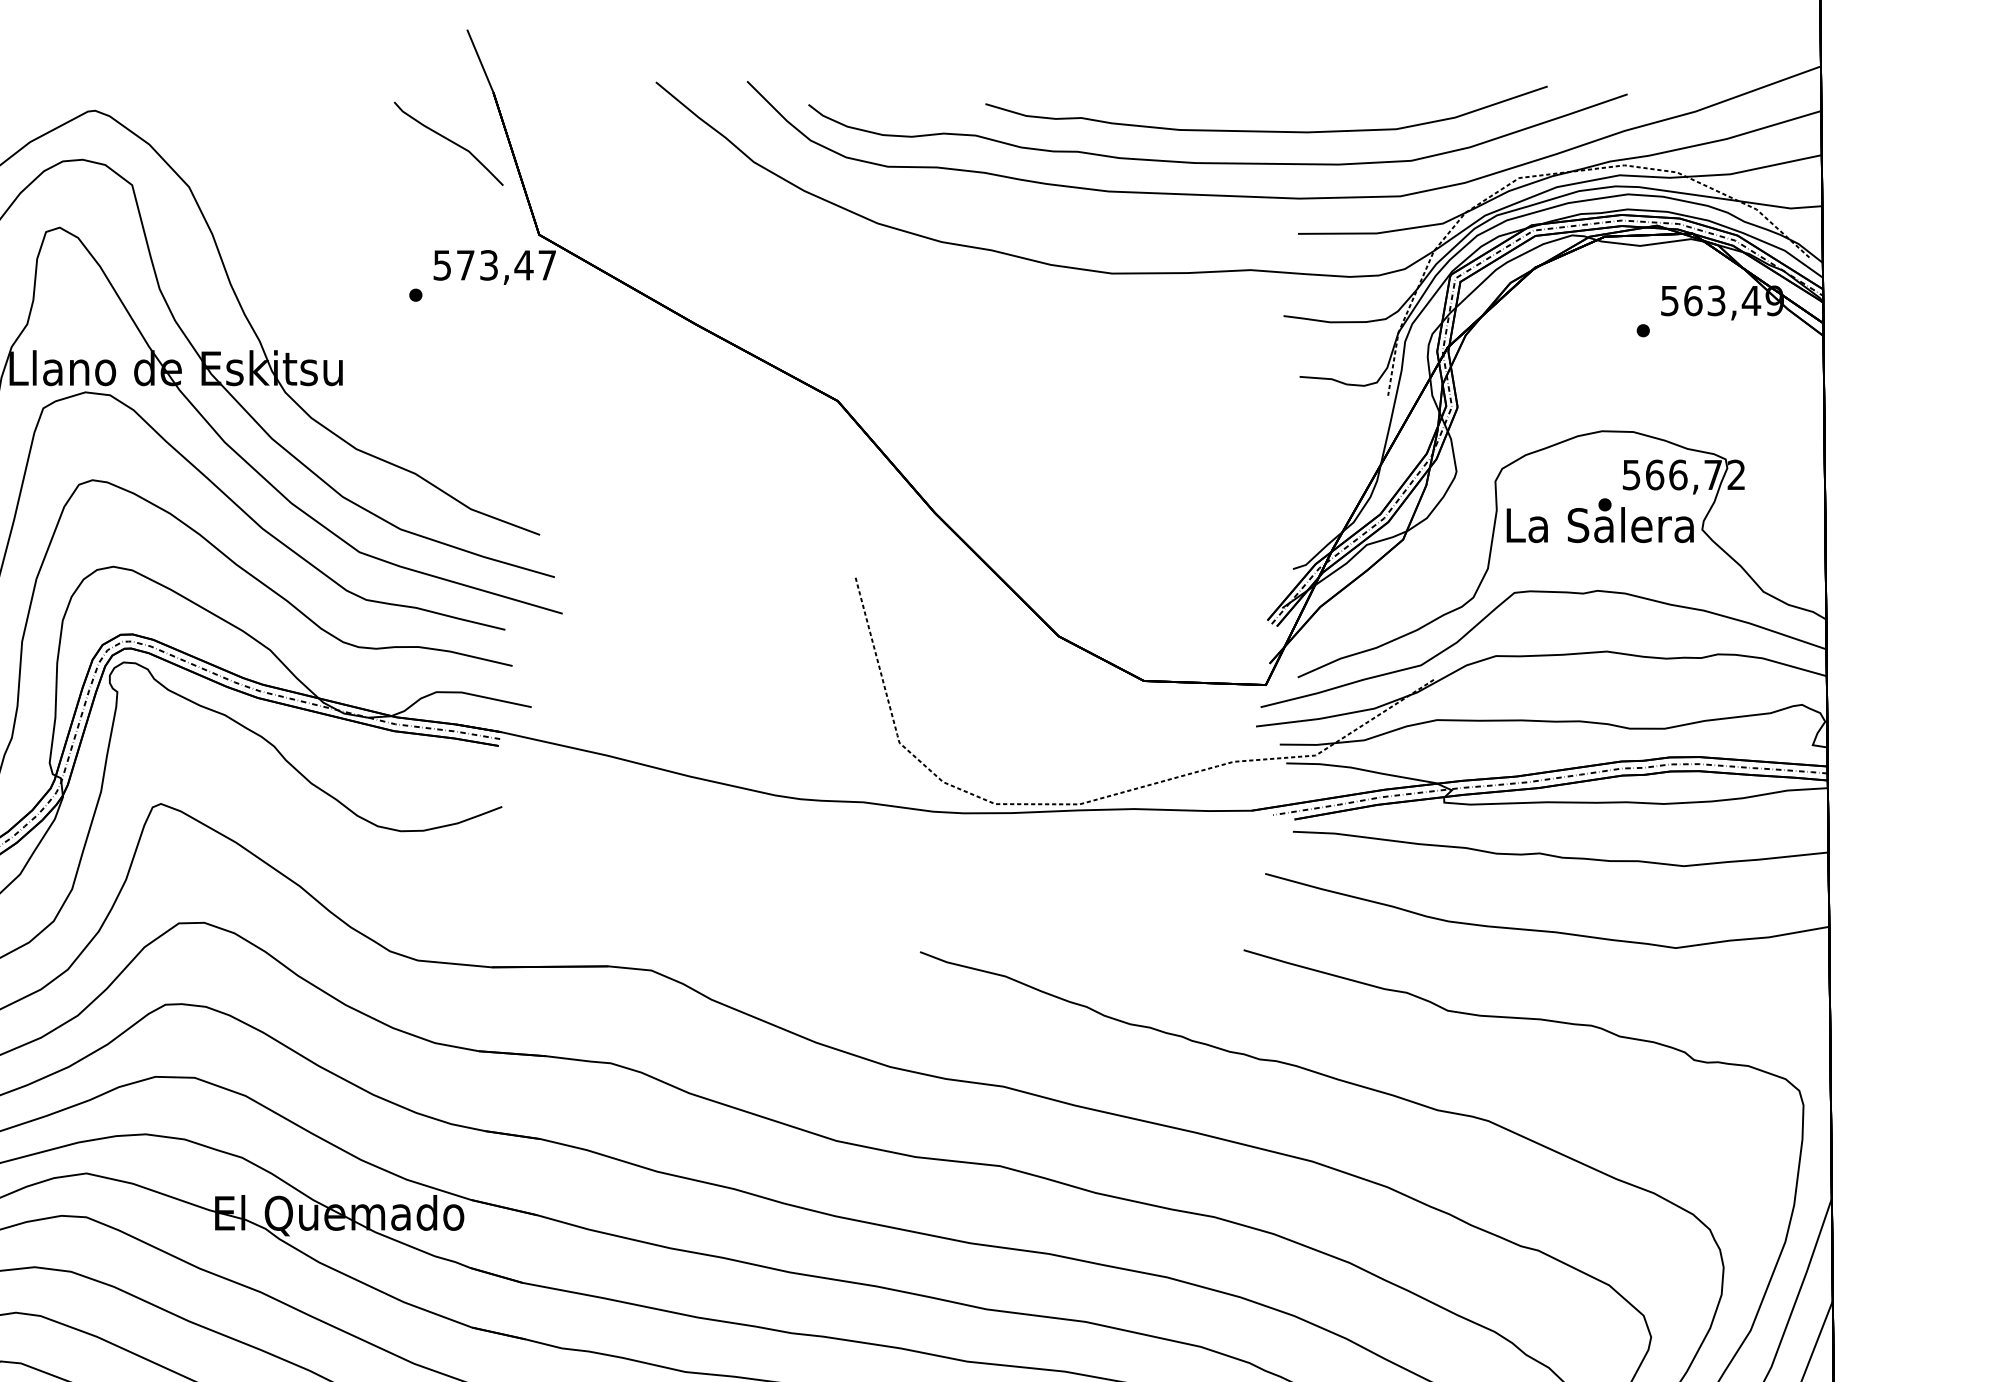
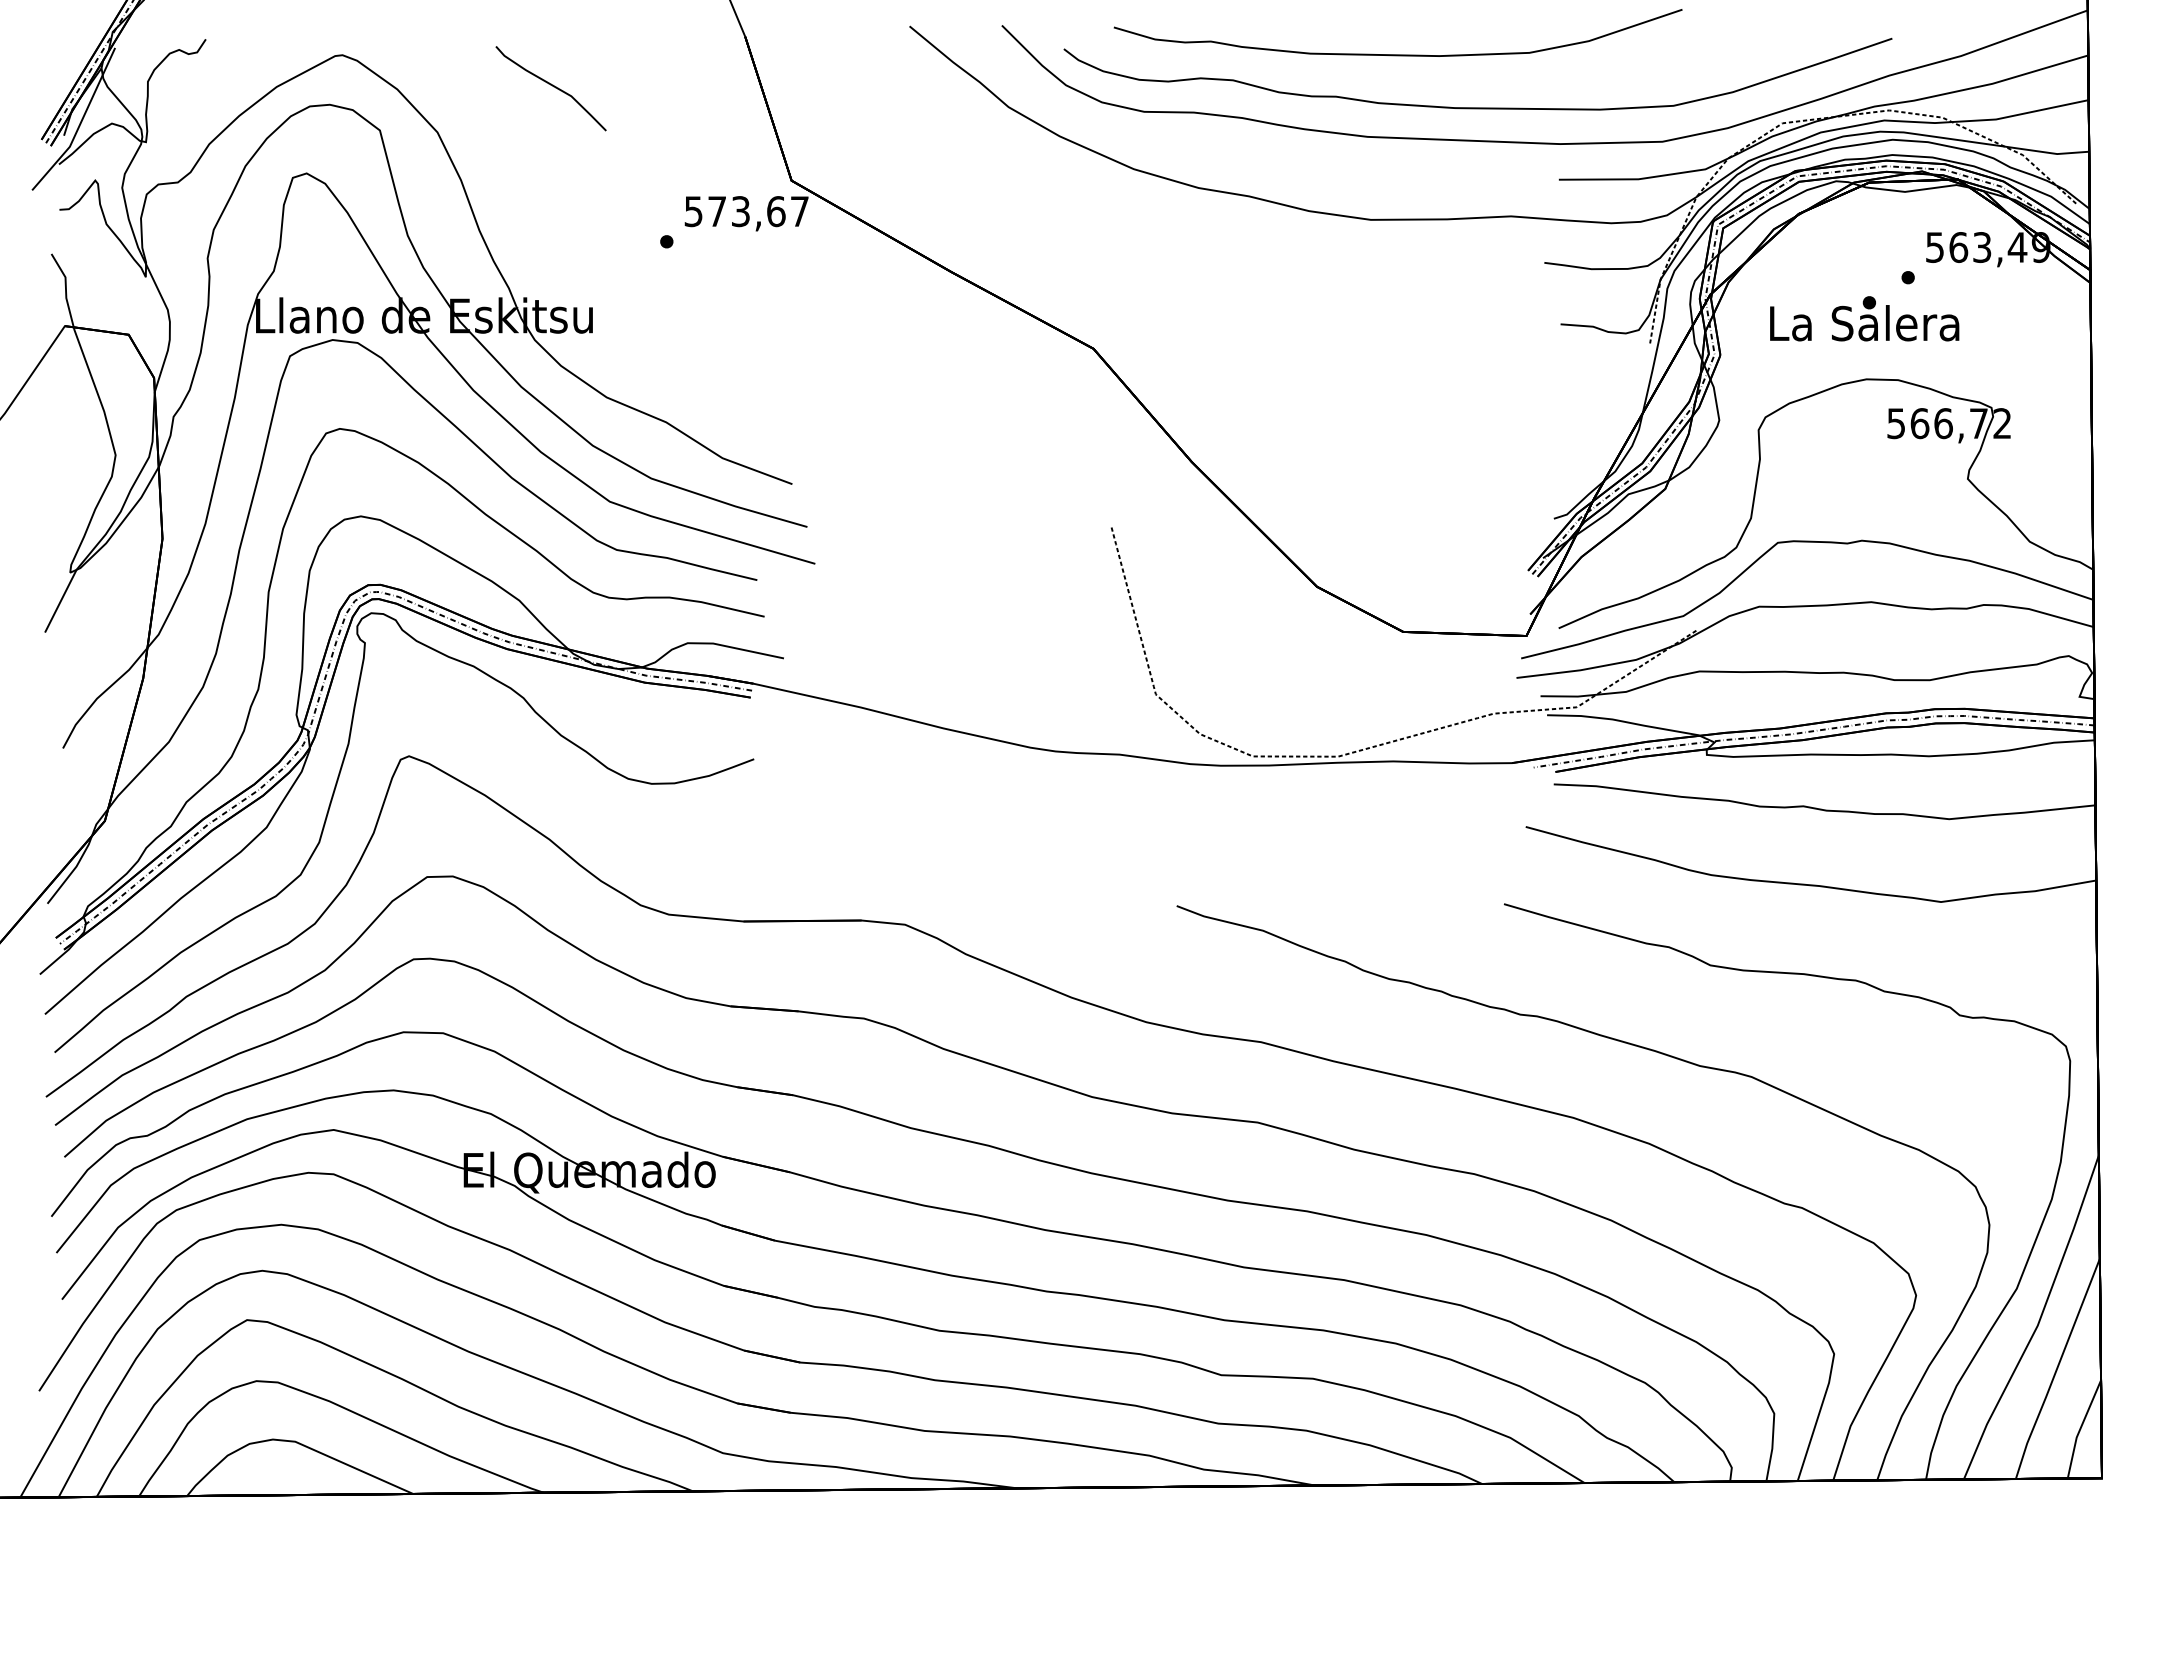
curve: (1265, 130) -> (1397, 54), moved
curve: (450, 141) -> (552, 86), moved
text: (523, 265) -> (775, 211), 573,47 -> 573,67
text: (1600, 520) -> (1864, 318), moved

